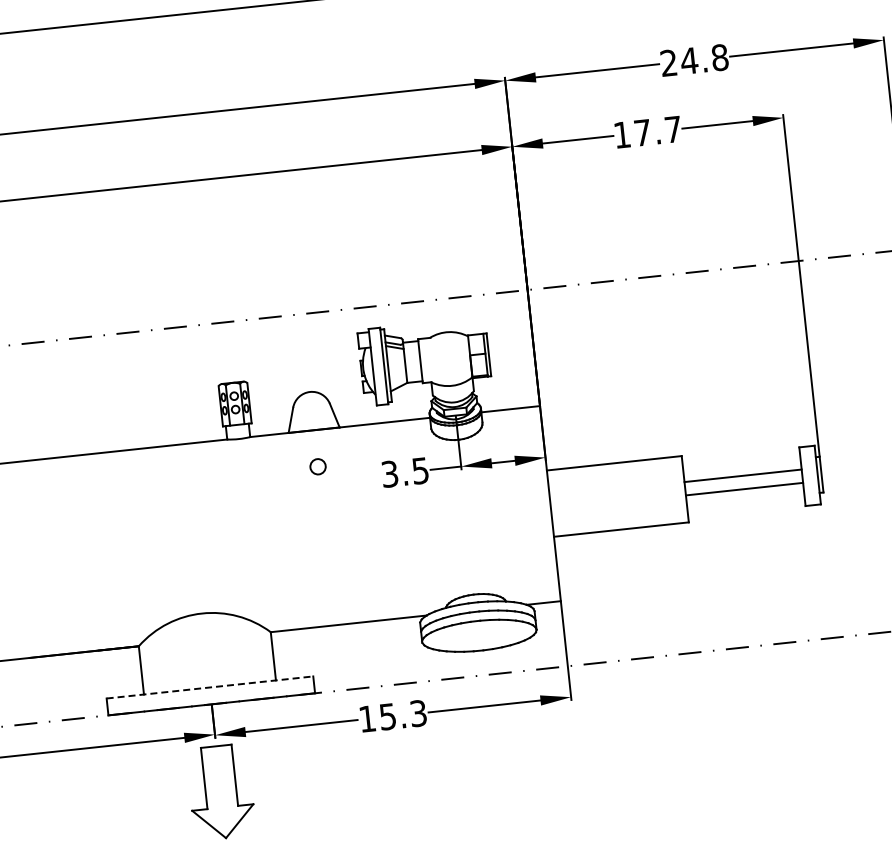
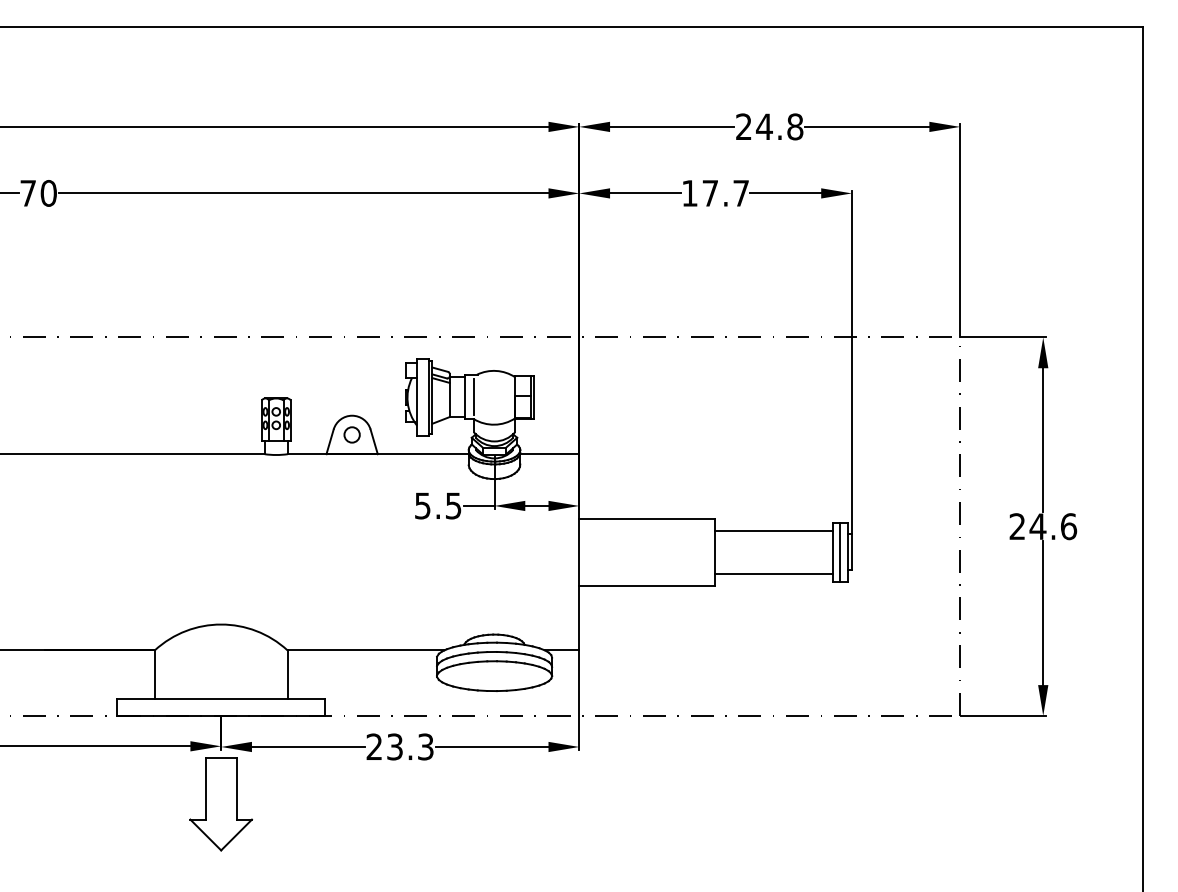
line: (428, 359) -> (473, 396), added
circle: (317, 466) -> (351, 434), moved
text: (389, 473) -> (422, 505), 3.5 -> 5.5
line: (810, 475) -> (840, 551), added
line: (742, 476) -> (773, 574), moved
line: (744, 489) -> (773, 530), moved
line: (210, 687) -> (221, 698), dashed -> solid
text: (377, 717) -> (384, 746), 15.3 -> 23.3

